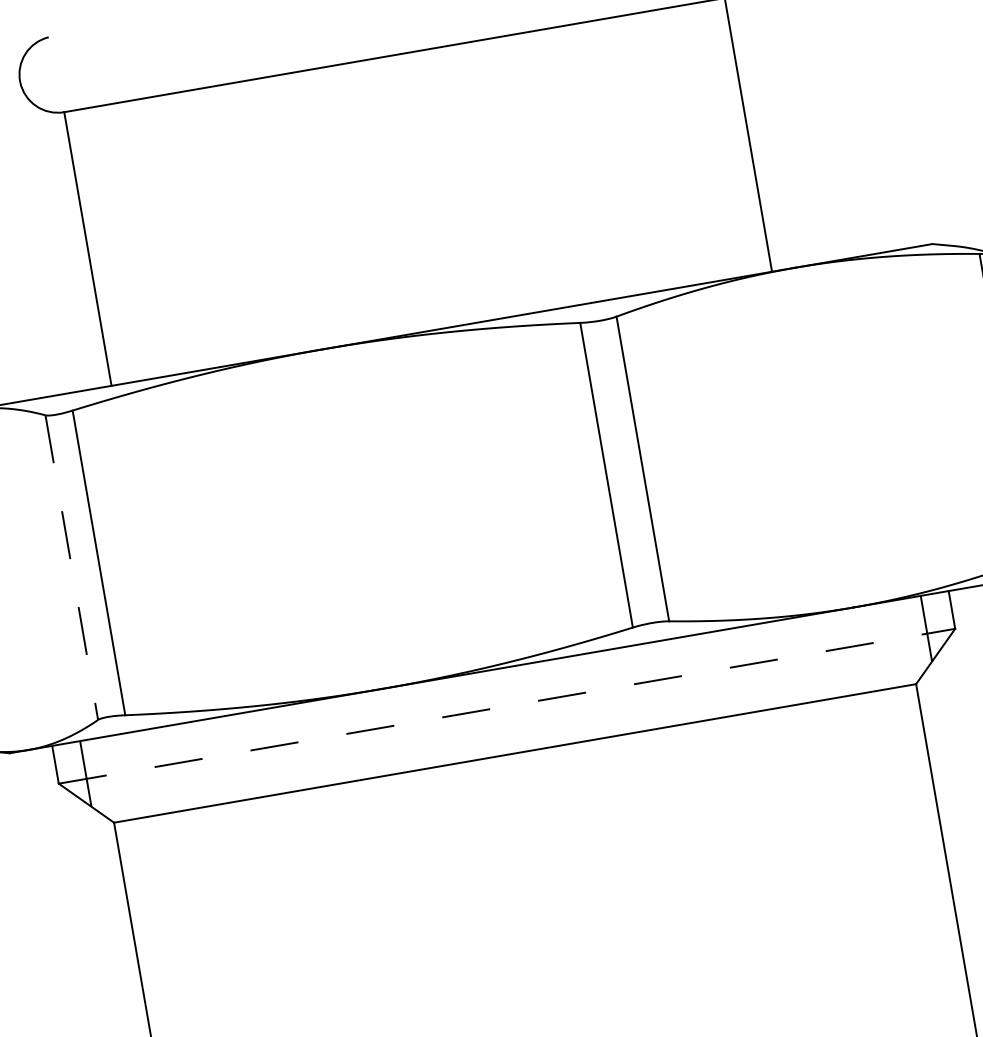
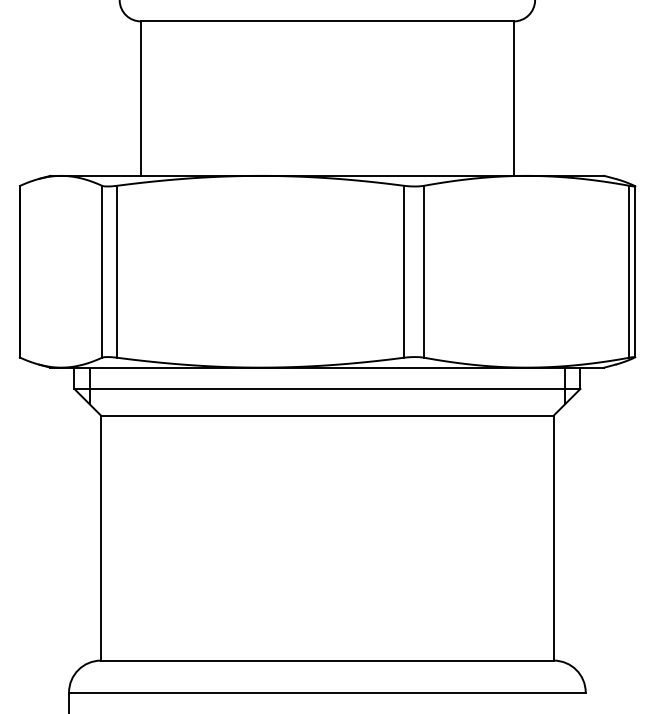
line: (70, 567) -> (101, 271), dashed -> solid
line: (507, 705) -> (327, 388), dashed -> solid

